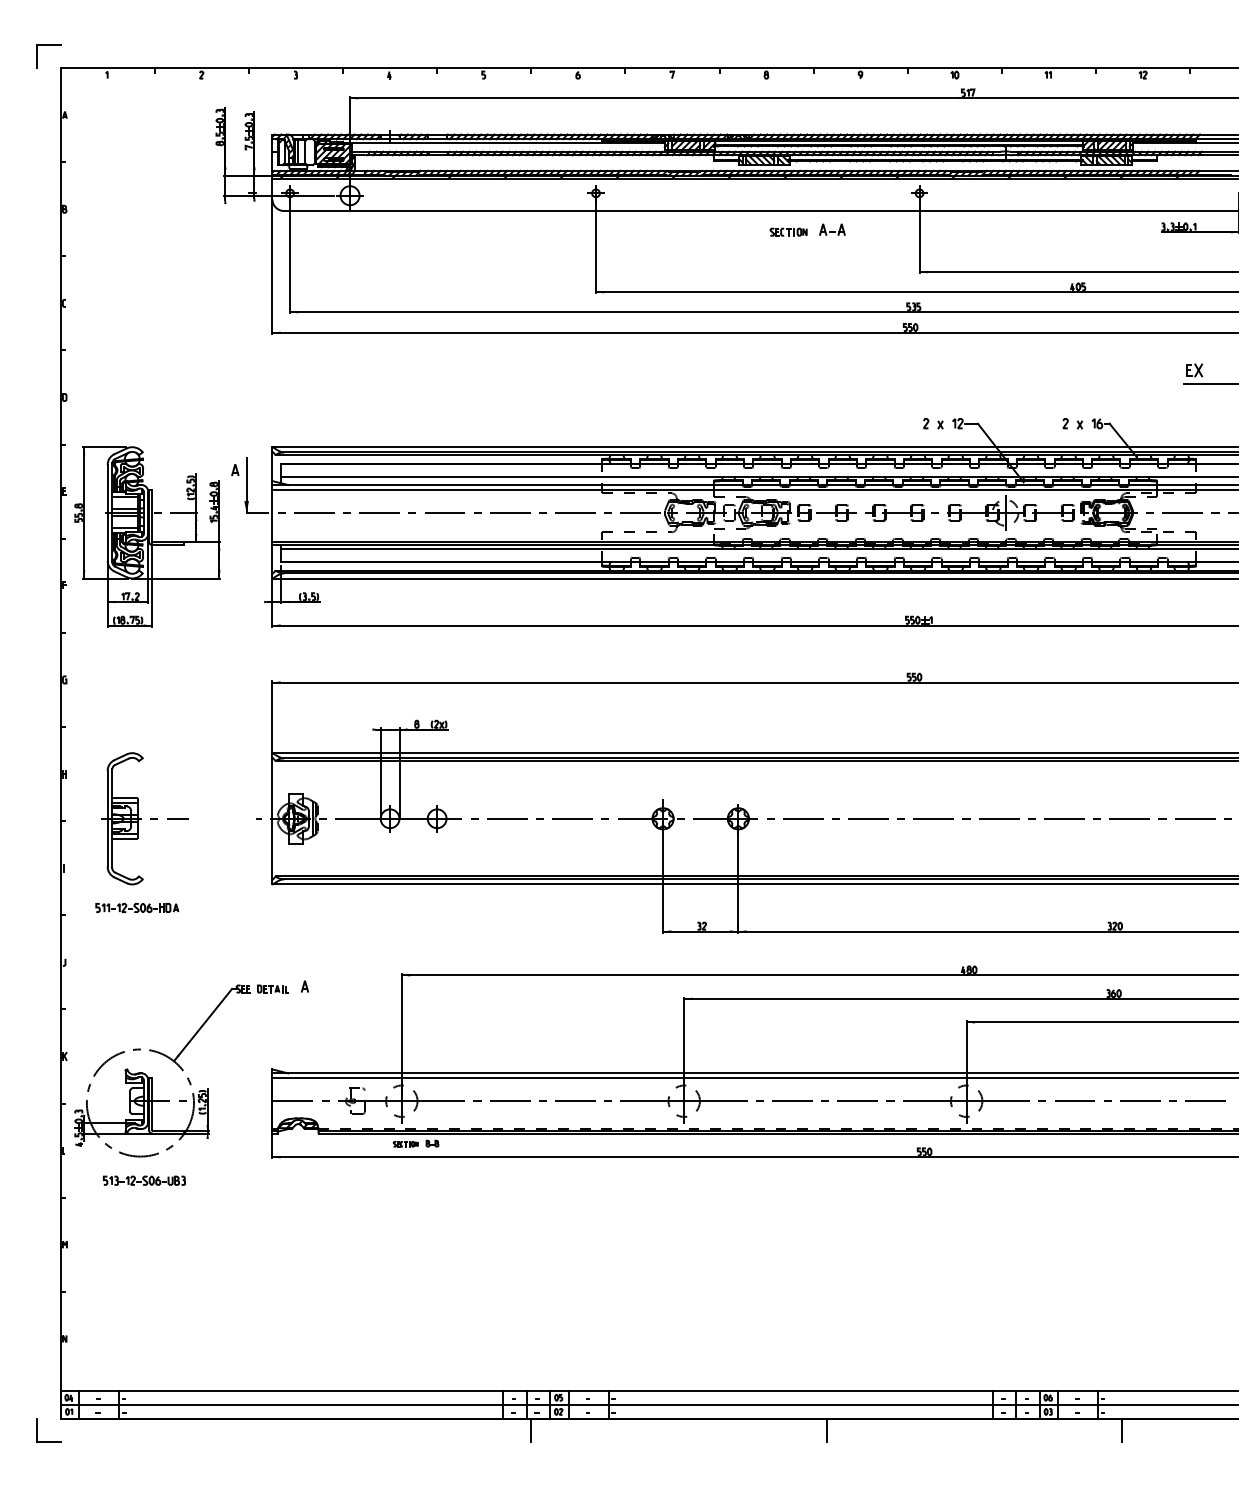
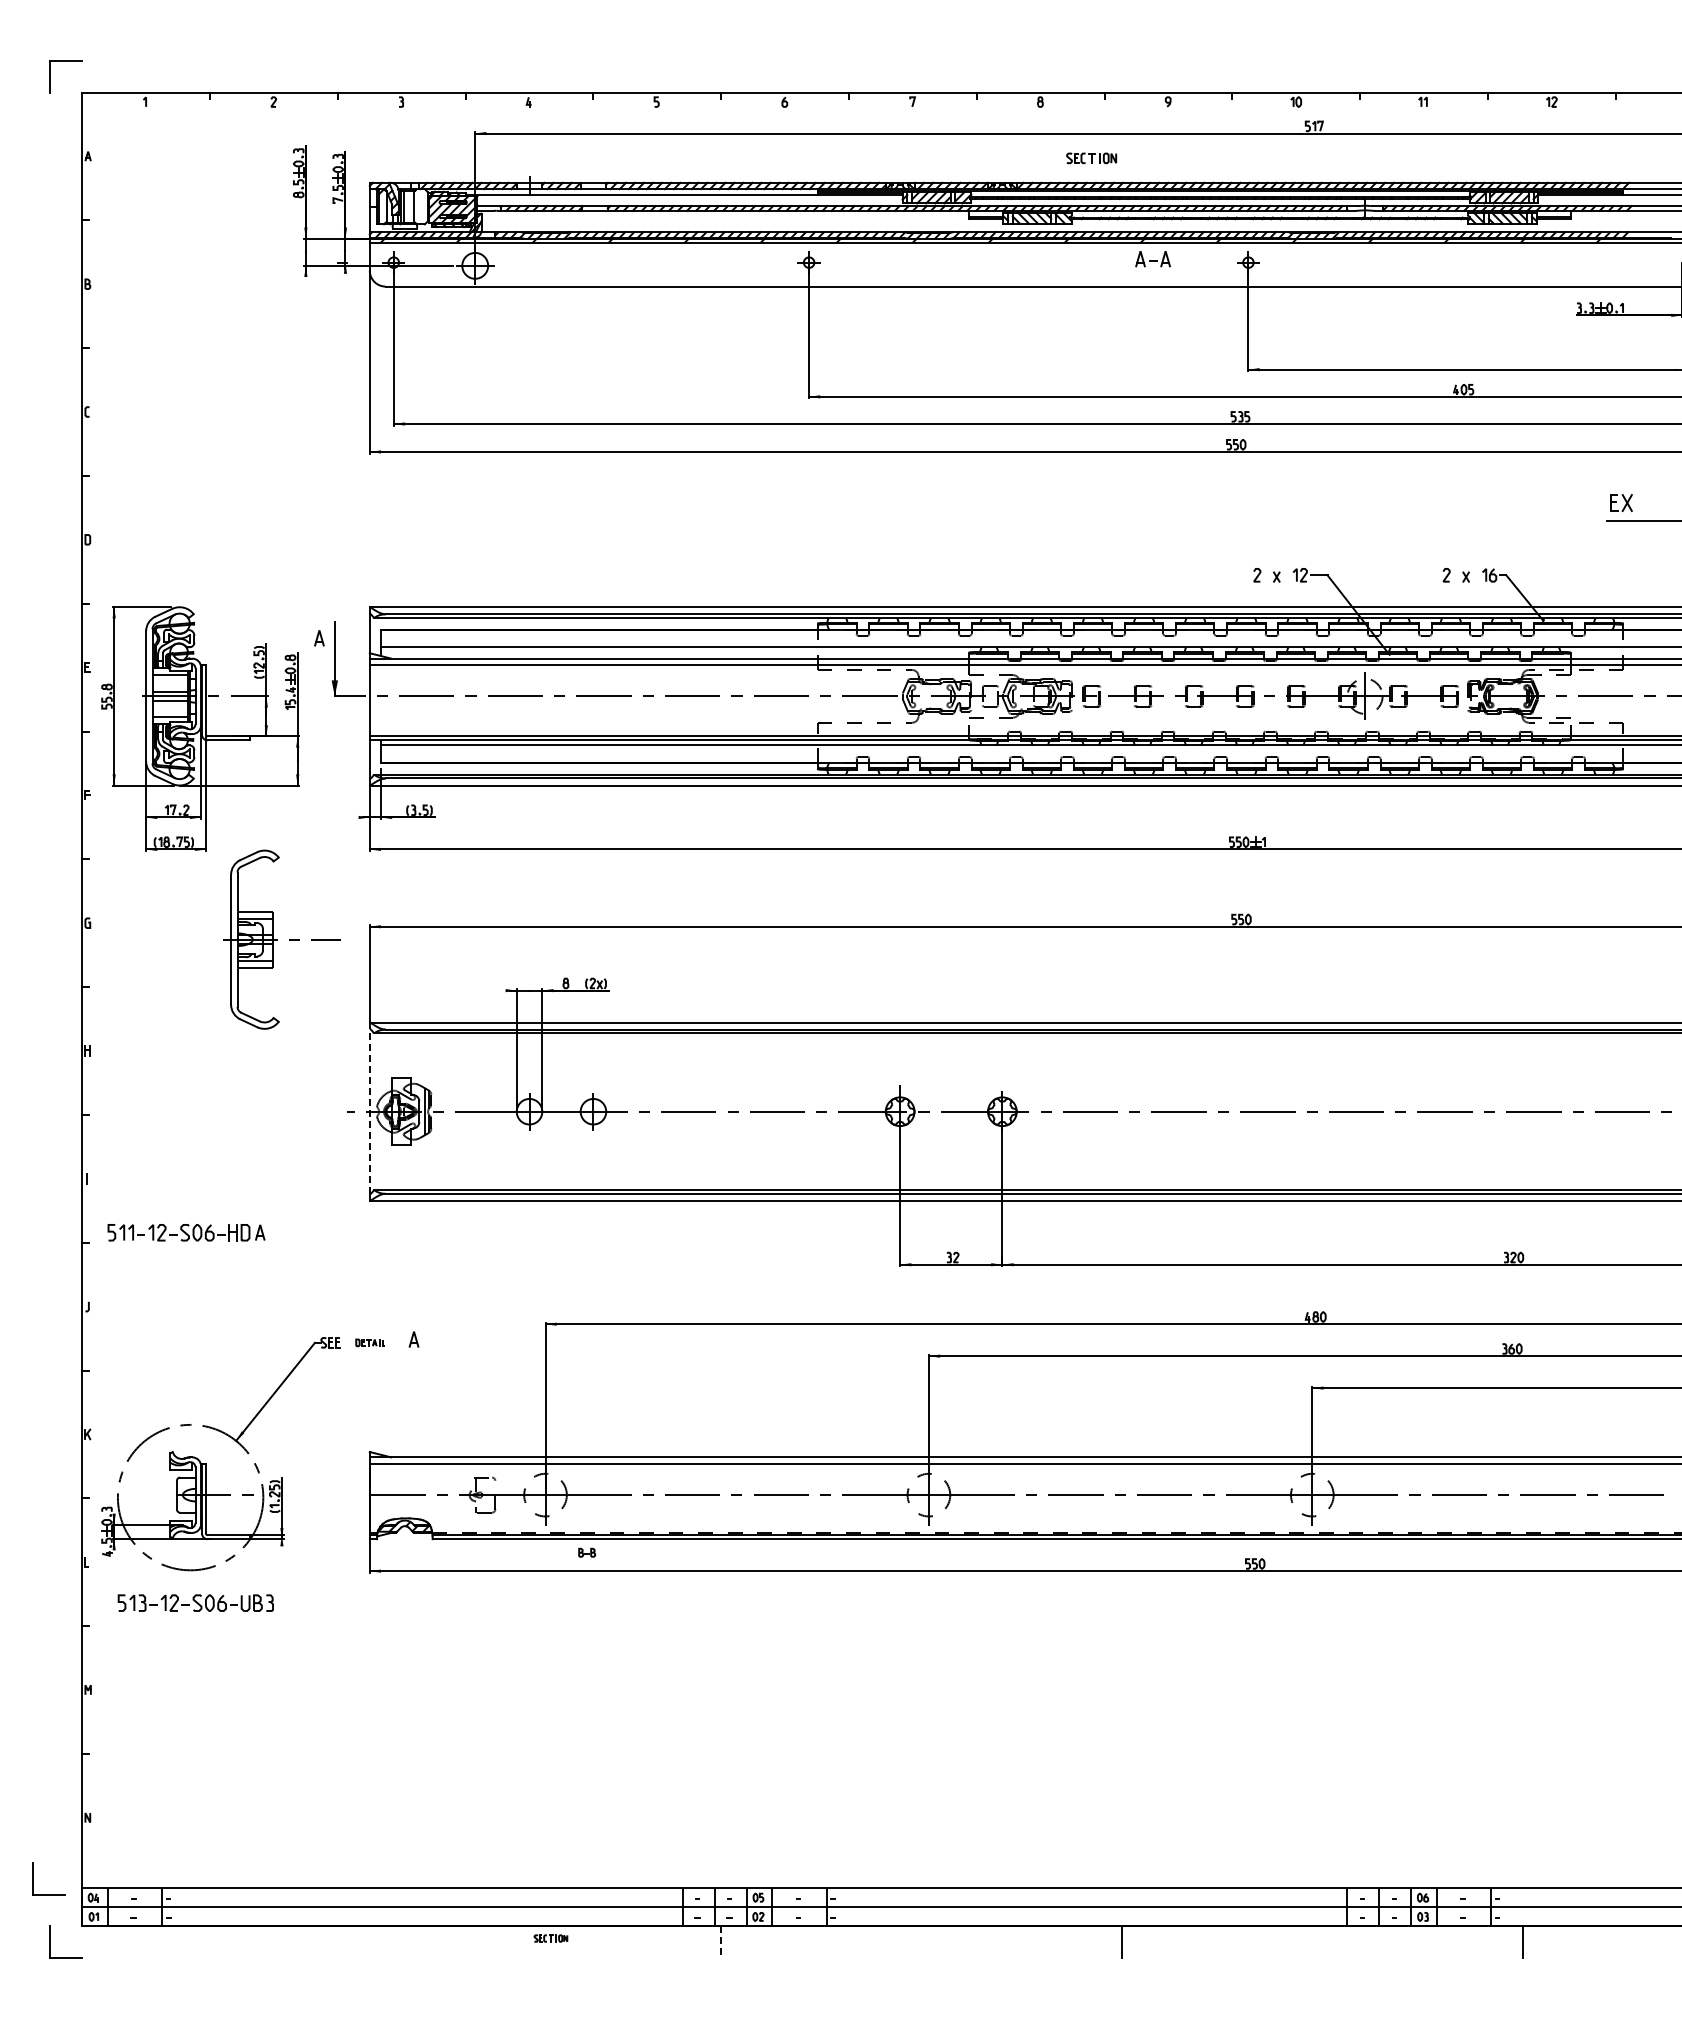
part: (832, 230) -> (1152, 259), moved
part: (788, 232) -> (1091, 158), moved
line: (272, 816) -> (369, 1108), solid -> dashed
part: (144, 818) -> (281, 939), moved
part: (136, 907) -> (185, 1232), size x1.4
part: (272, 988) -> (370, 1342), size x0.7
part: (405, 1144) -> (550, 1938), moved
part: (144, 1180) -> (196, 1602), size x1.4
part: (24, 1383) -> (33, 1878), added
line: (531, 1430) -> (721, 1942), solid -> dashed

